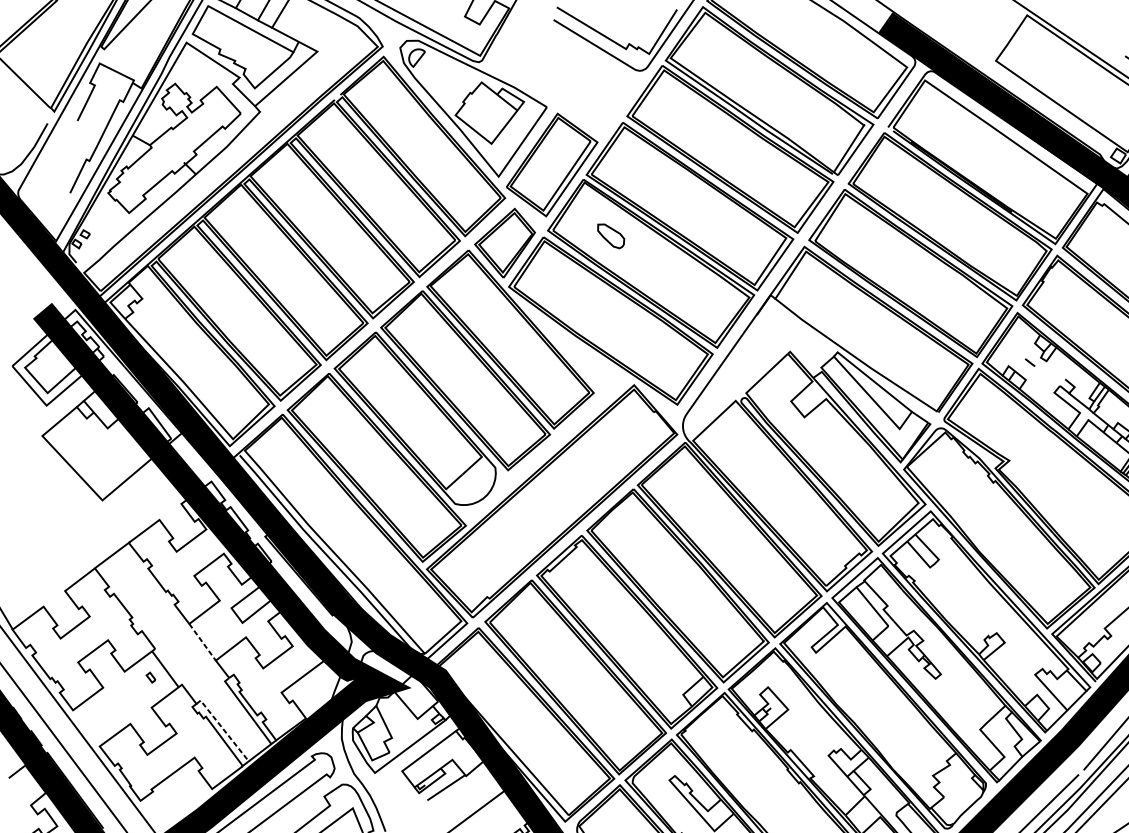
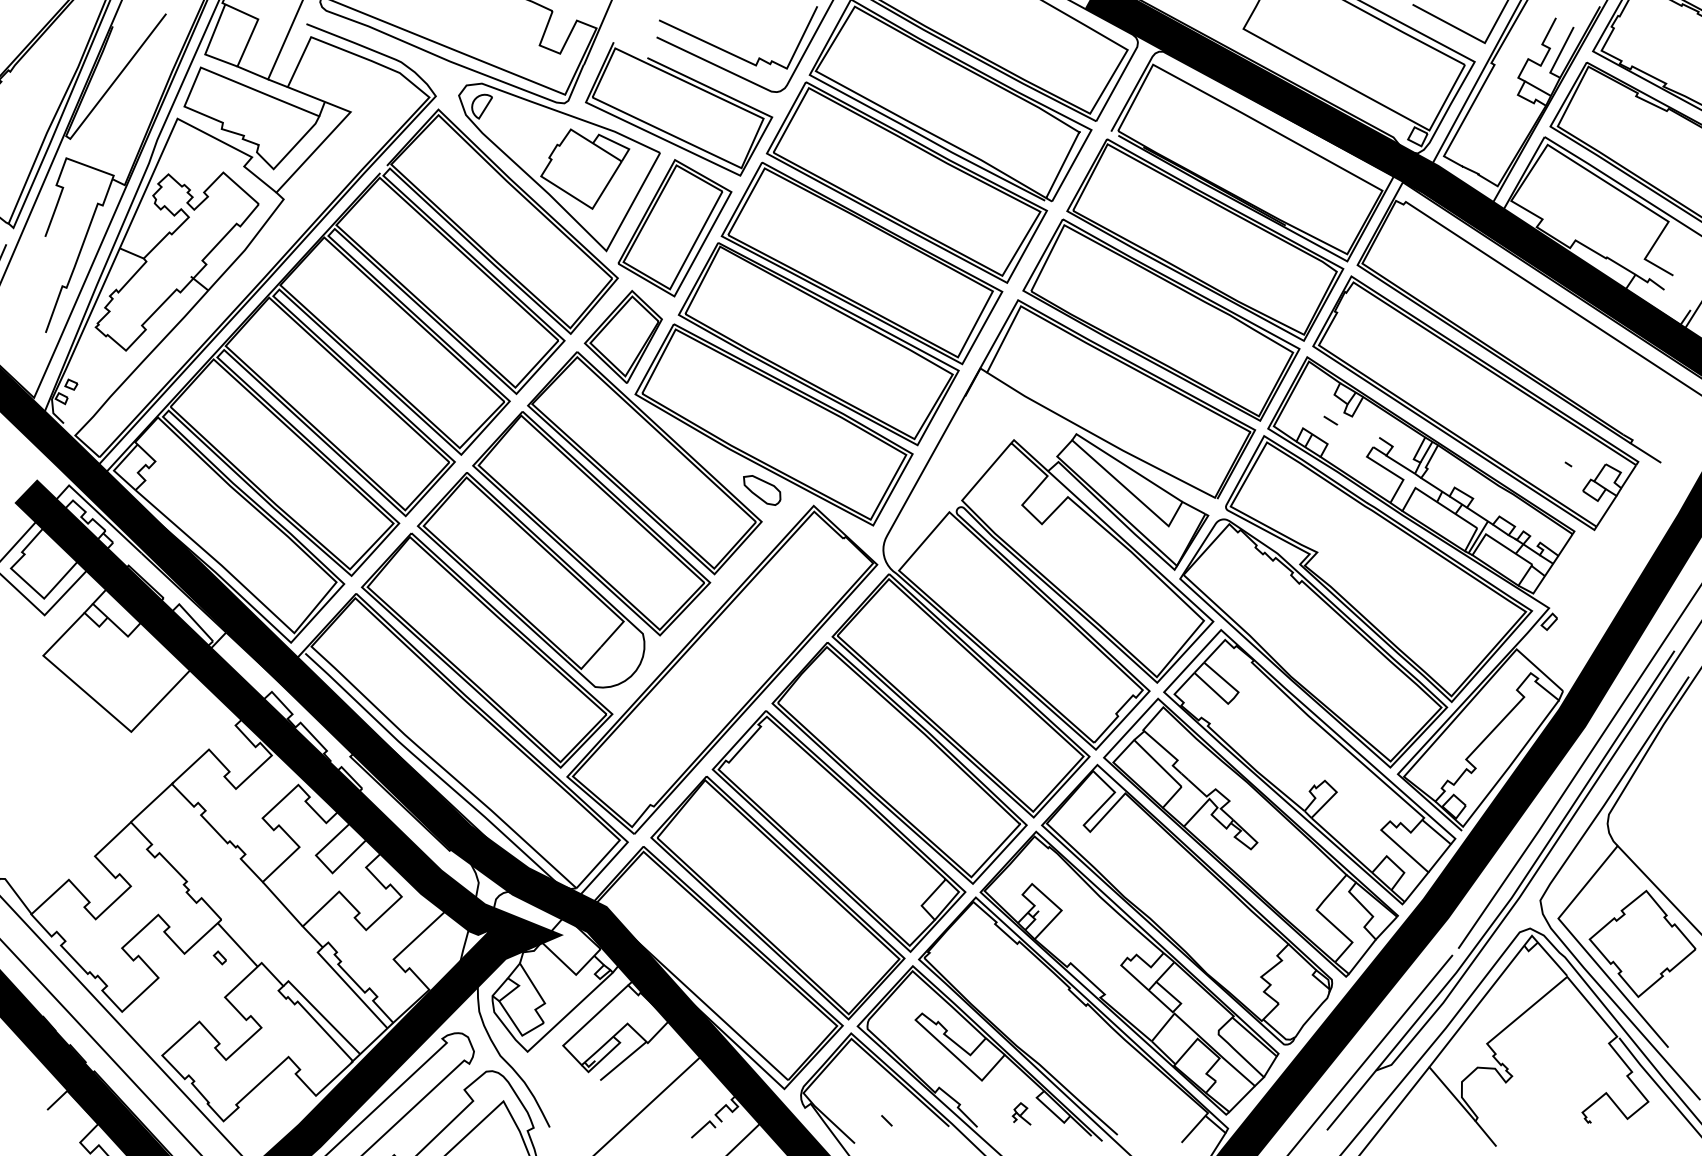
part: (565, 76) -> (679, 109), added
part: (611, 236) -> (762, 490), moved
line: (202, 642) -> (282, 904), dashed -> solid
line: (222, 728) -> (321, 1014), dashed -> solid

